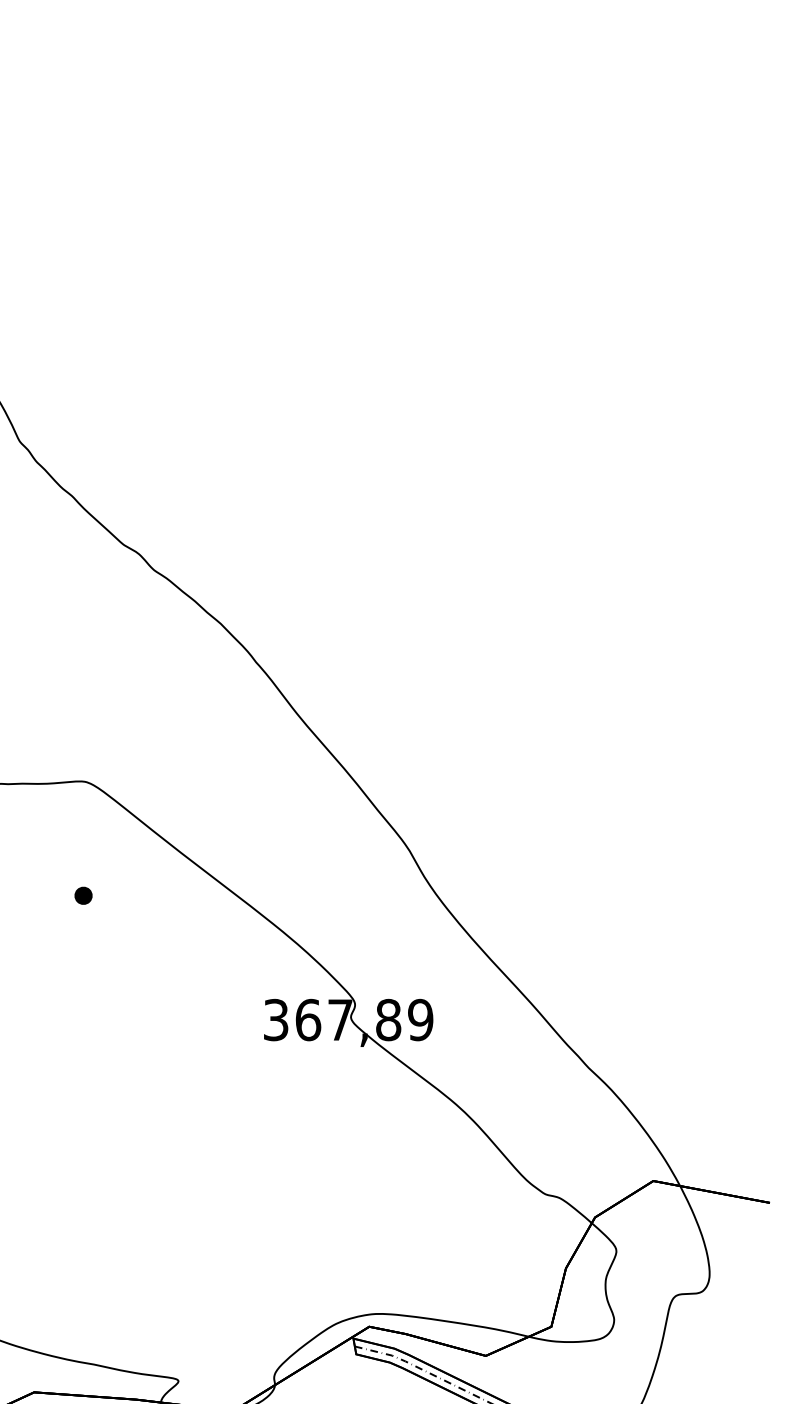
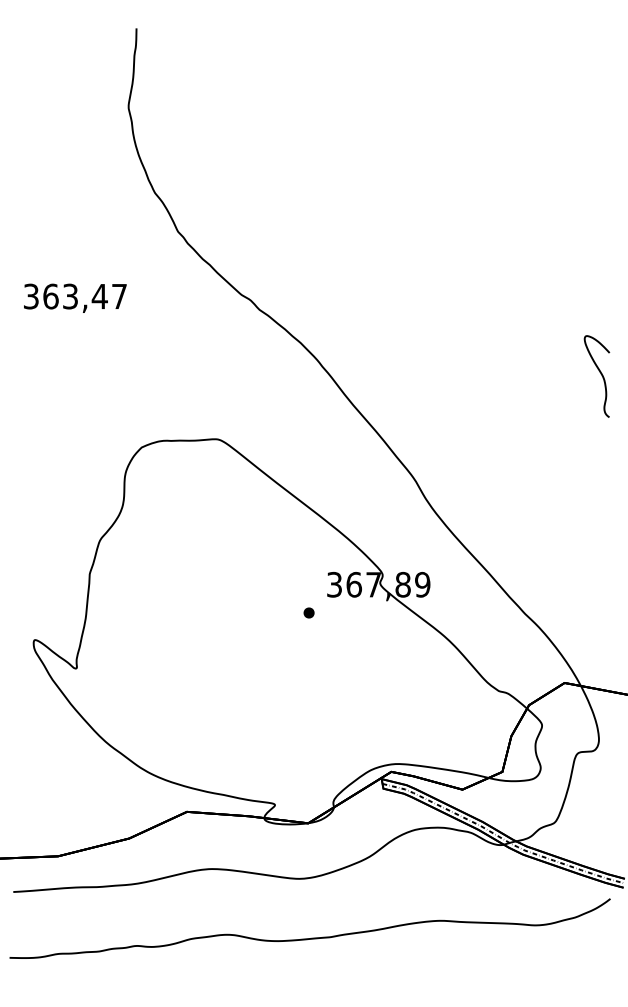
curve: (712, 675) -> (600, 374), added
part: (82, 894) -> (308, 612), moved

